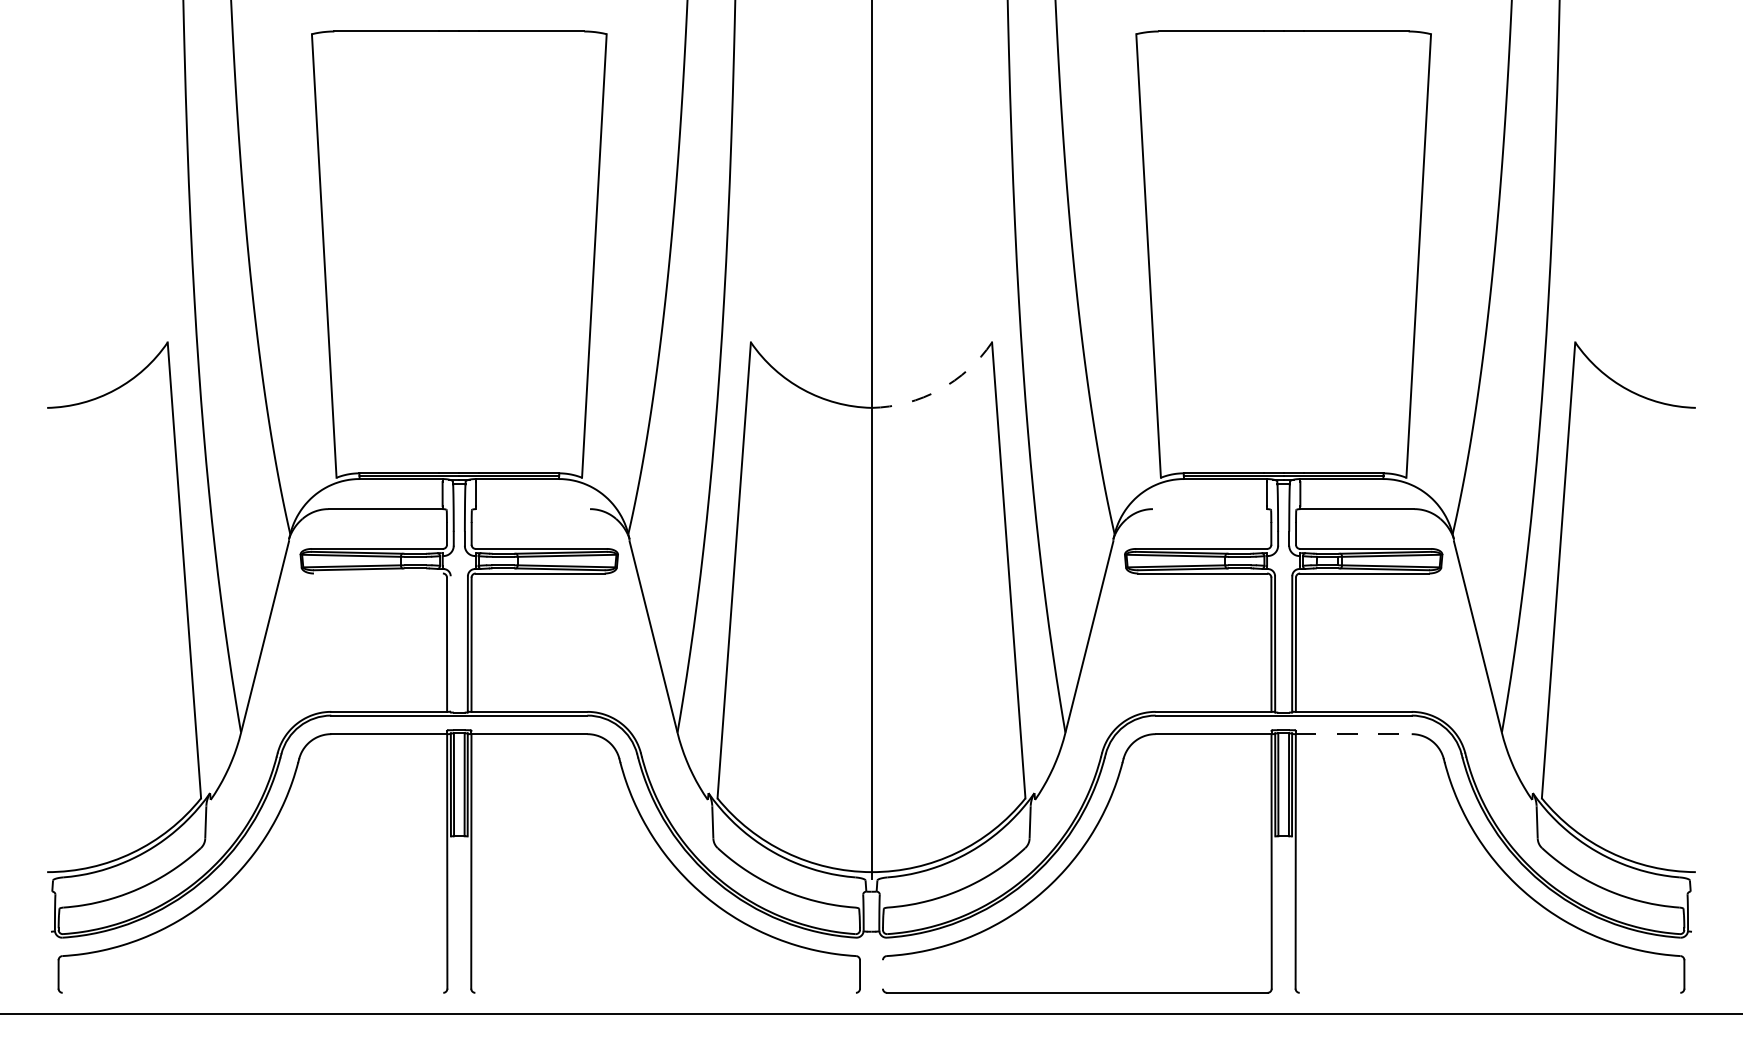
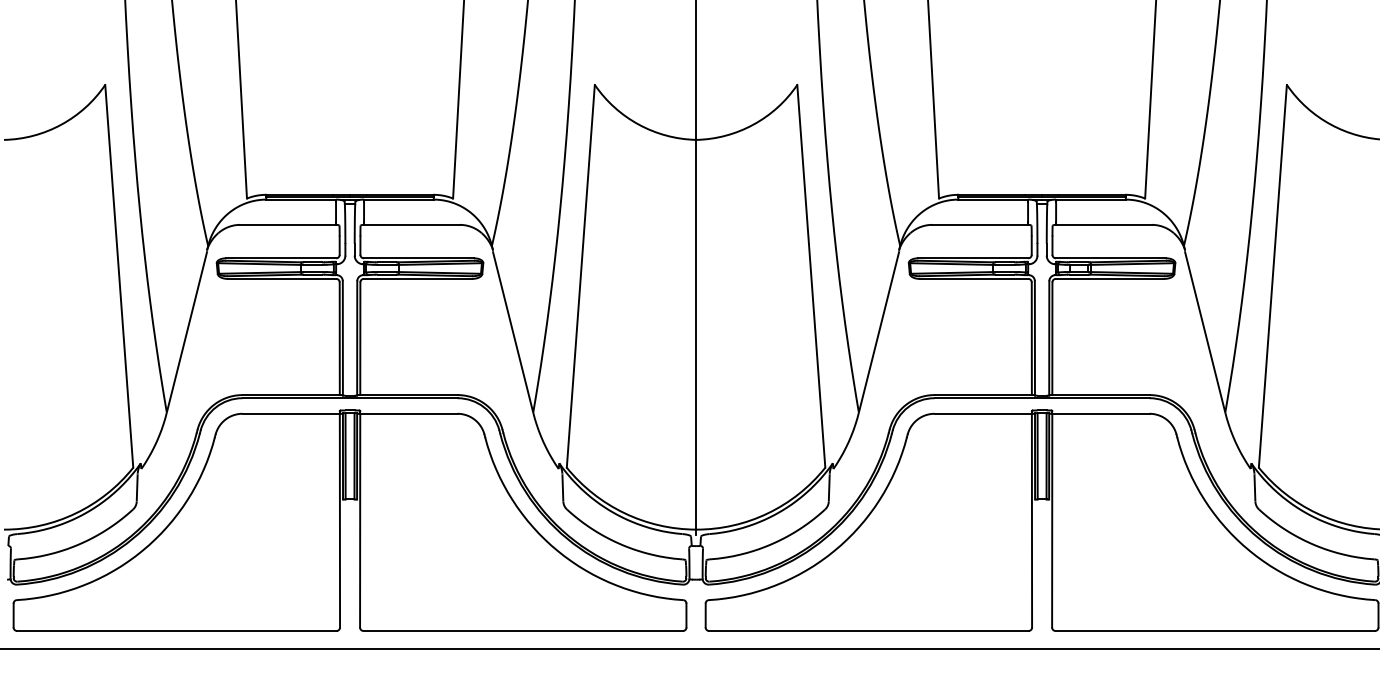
arc: (939, 389) -> (753, 124), dashed -> solid
line: (533, 509) -> (412, 225), added
line: (1209, 509) -> (979, 225), added
line: (377, 573) -> (281, 278), added
line: (450, 644) -> (342, 338), added
line: (1353, 734) -> (1100, 414), dashed -> solid
line: (882, 974) -> (705, 615), added
line: (252, 992) -> (176, 630), added
line: (665, 992) -> (523, 630), added
line: (1489, 992) -> (1214, 630), added

